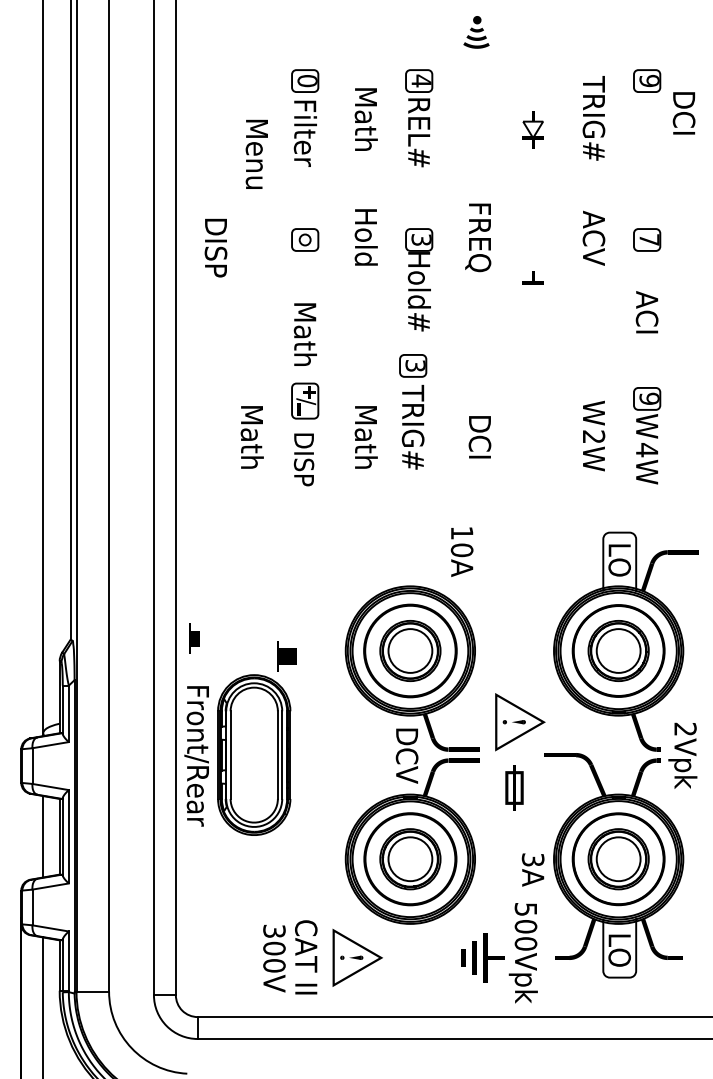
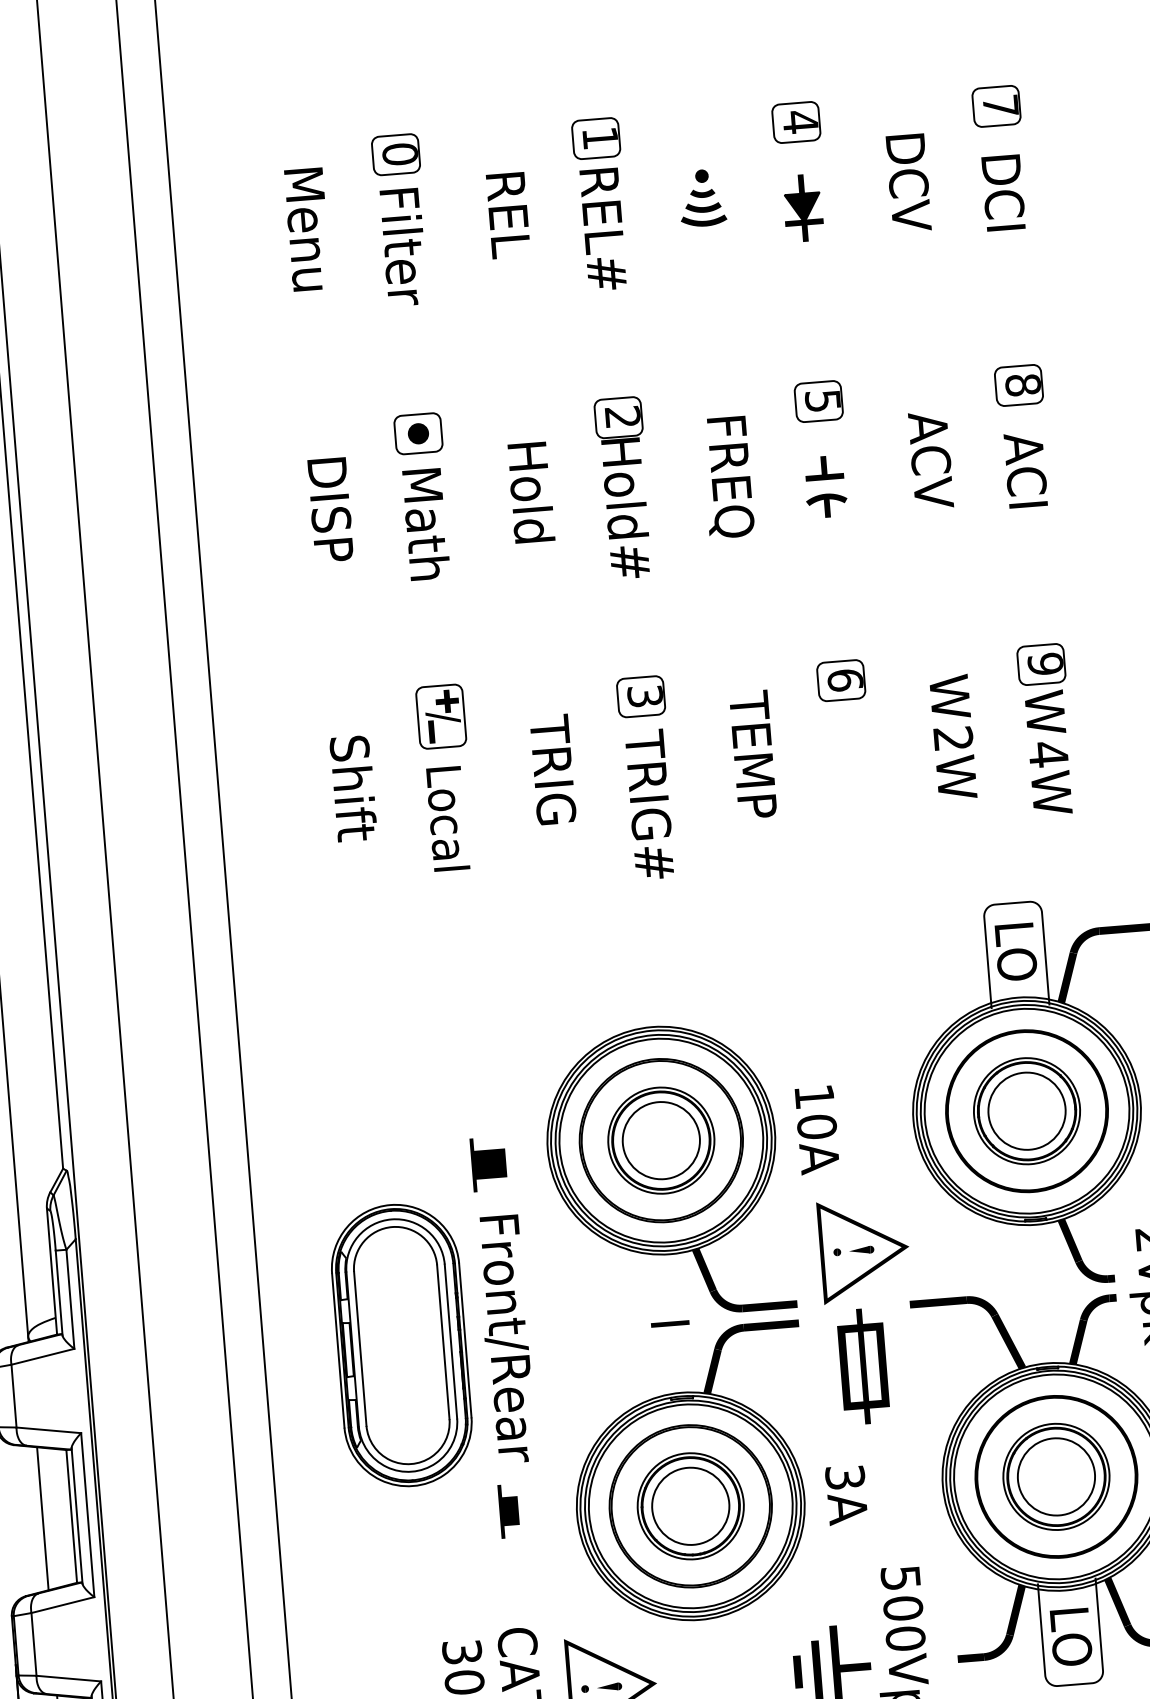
part: (476, 32) -> (702, 197), moved
text: (421, 80) -> (600, 137), 4 -> 1
part: (533, 80) -> (796, 121), added
text: (649, 80) -> (1000, 105), 9 -> 7
text: (683, 113) -> (1002, 193), moved
text: (593, 118) -> (907, 179), TRIG# -> DCV
text: (365, 119) -> (507, 213), Math -> REL
fill: (533, 129) -> (803, 207), added
text: (256, 153) -> (307, 228), moved
text: (365, 237) -> (529, 492), moved
text: (478, 237) -> (728, 476), moved
text: (593, 237) -> (930, 458), moved
fill: (304, 239) -> (417, 433), added
text: (420, 239) -> (620, 416), 3 -> 2
part: (533, 239) -> (819, 400), added
text: (649, 239) -> (1023, 384), 7 -> 8
text: (215, 247) -> (329, 508), moved
part: (532, 298) -> (825, 504), added
text: (646, 312) -> (1024, 470), moved
text: (304, 334) -> (424, 524), moved
part: (533, 398) -> (841, 679), added
part: (413, 411) -> (648, 776), moved
text: (365, 436) -> (552, 770), Math -> TRIG
text: (479, 436) -> (752, 754), DCI -> TEMP
text: (251, 437) -> (352, 788), Math -> Shift
text: (303, 458) -> (446, 817), DISP -> Local
text: (461, 551) -> (816, 1129), moved
part: (194, 638) -> (509, 1510), moved
part: (286, 656) -> (488, 1164), moved
text: (406, 755) -> (669, 1324), DCV -> I
text: (196, 756) -> (506, 1339), moved
part: (514, 787) -> (863, 1365), size x1.43
text: (532, 869) -> (845, 1494), moved

